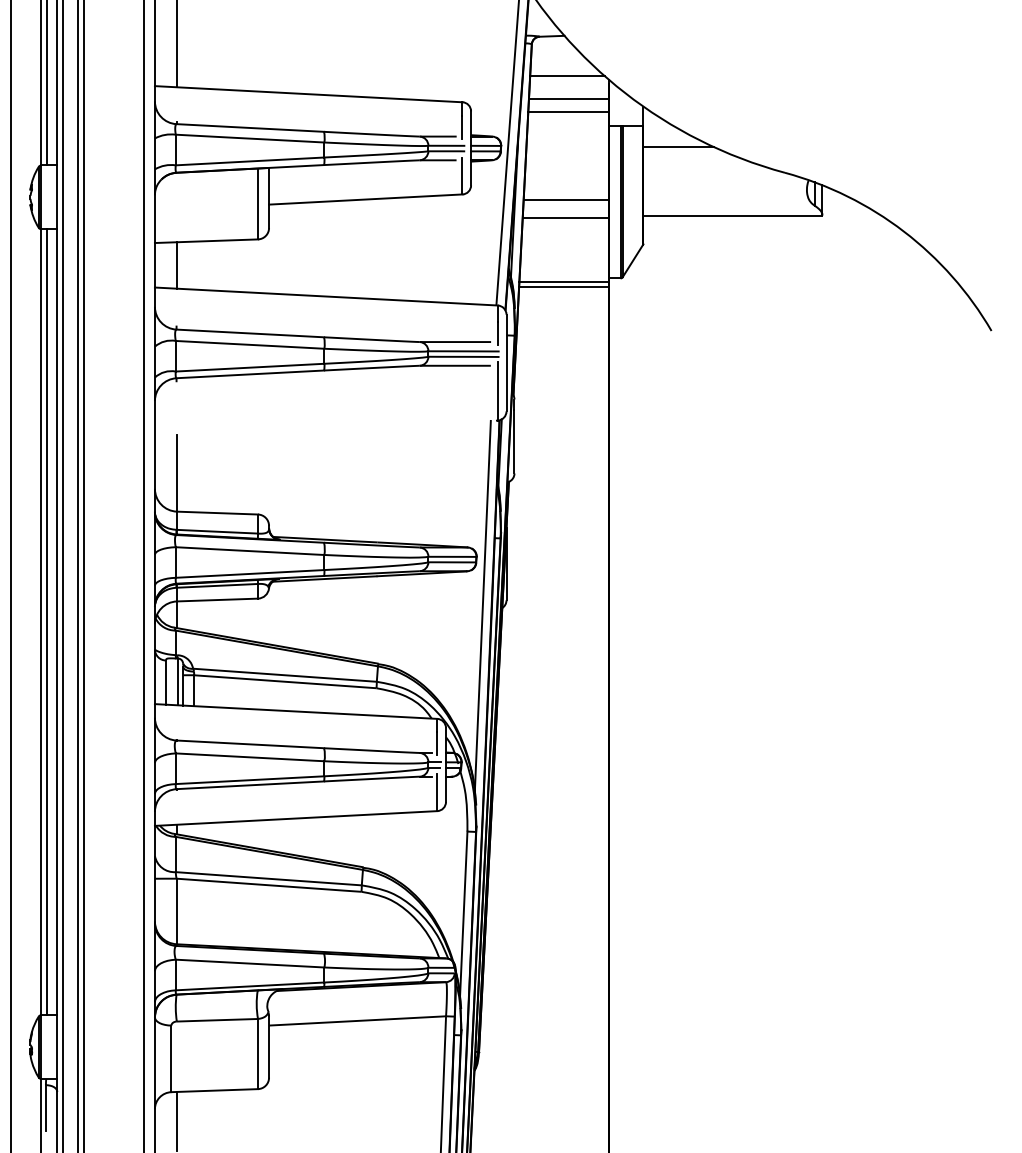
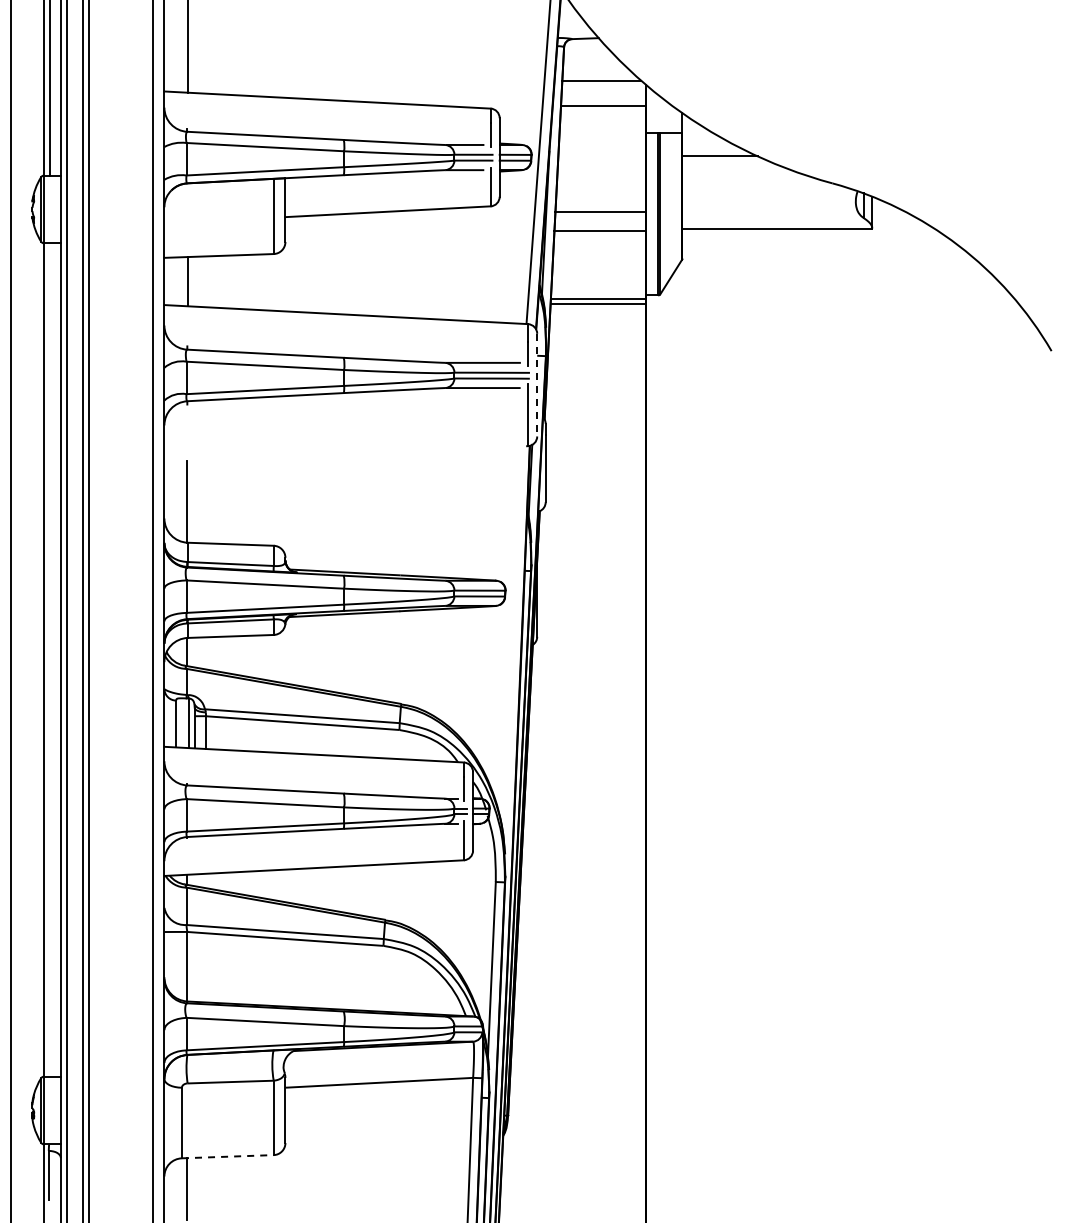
line: (568, 112) -> (603, 119), removed
line: (506, 363) -> (537, 385), solid -> dashed
line: (482, 606) -> (511, 643), removed
line: (46, 621) -> (49, 659), removed
line: (214, 1090) -> (227, 1156), solid -> dashed

